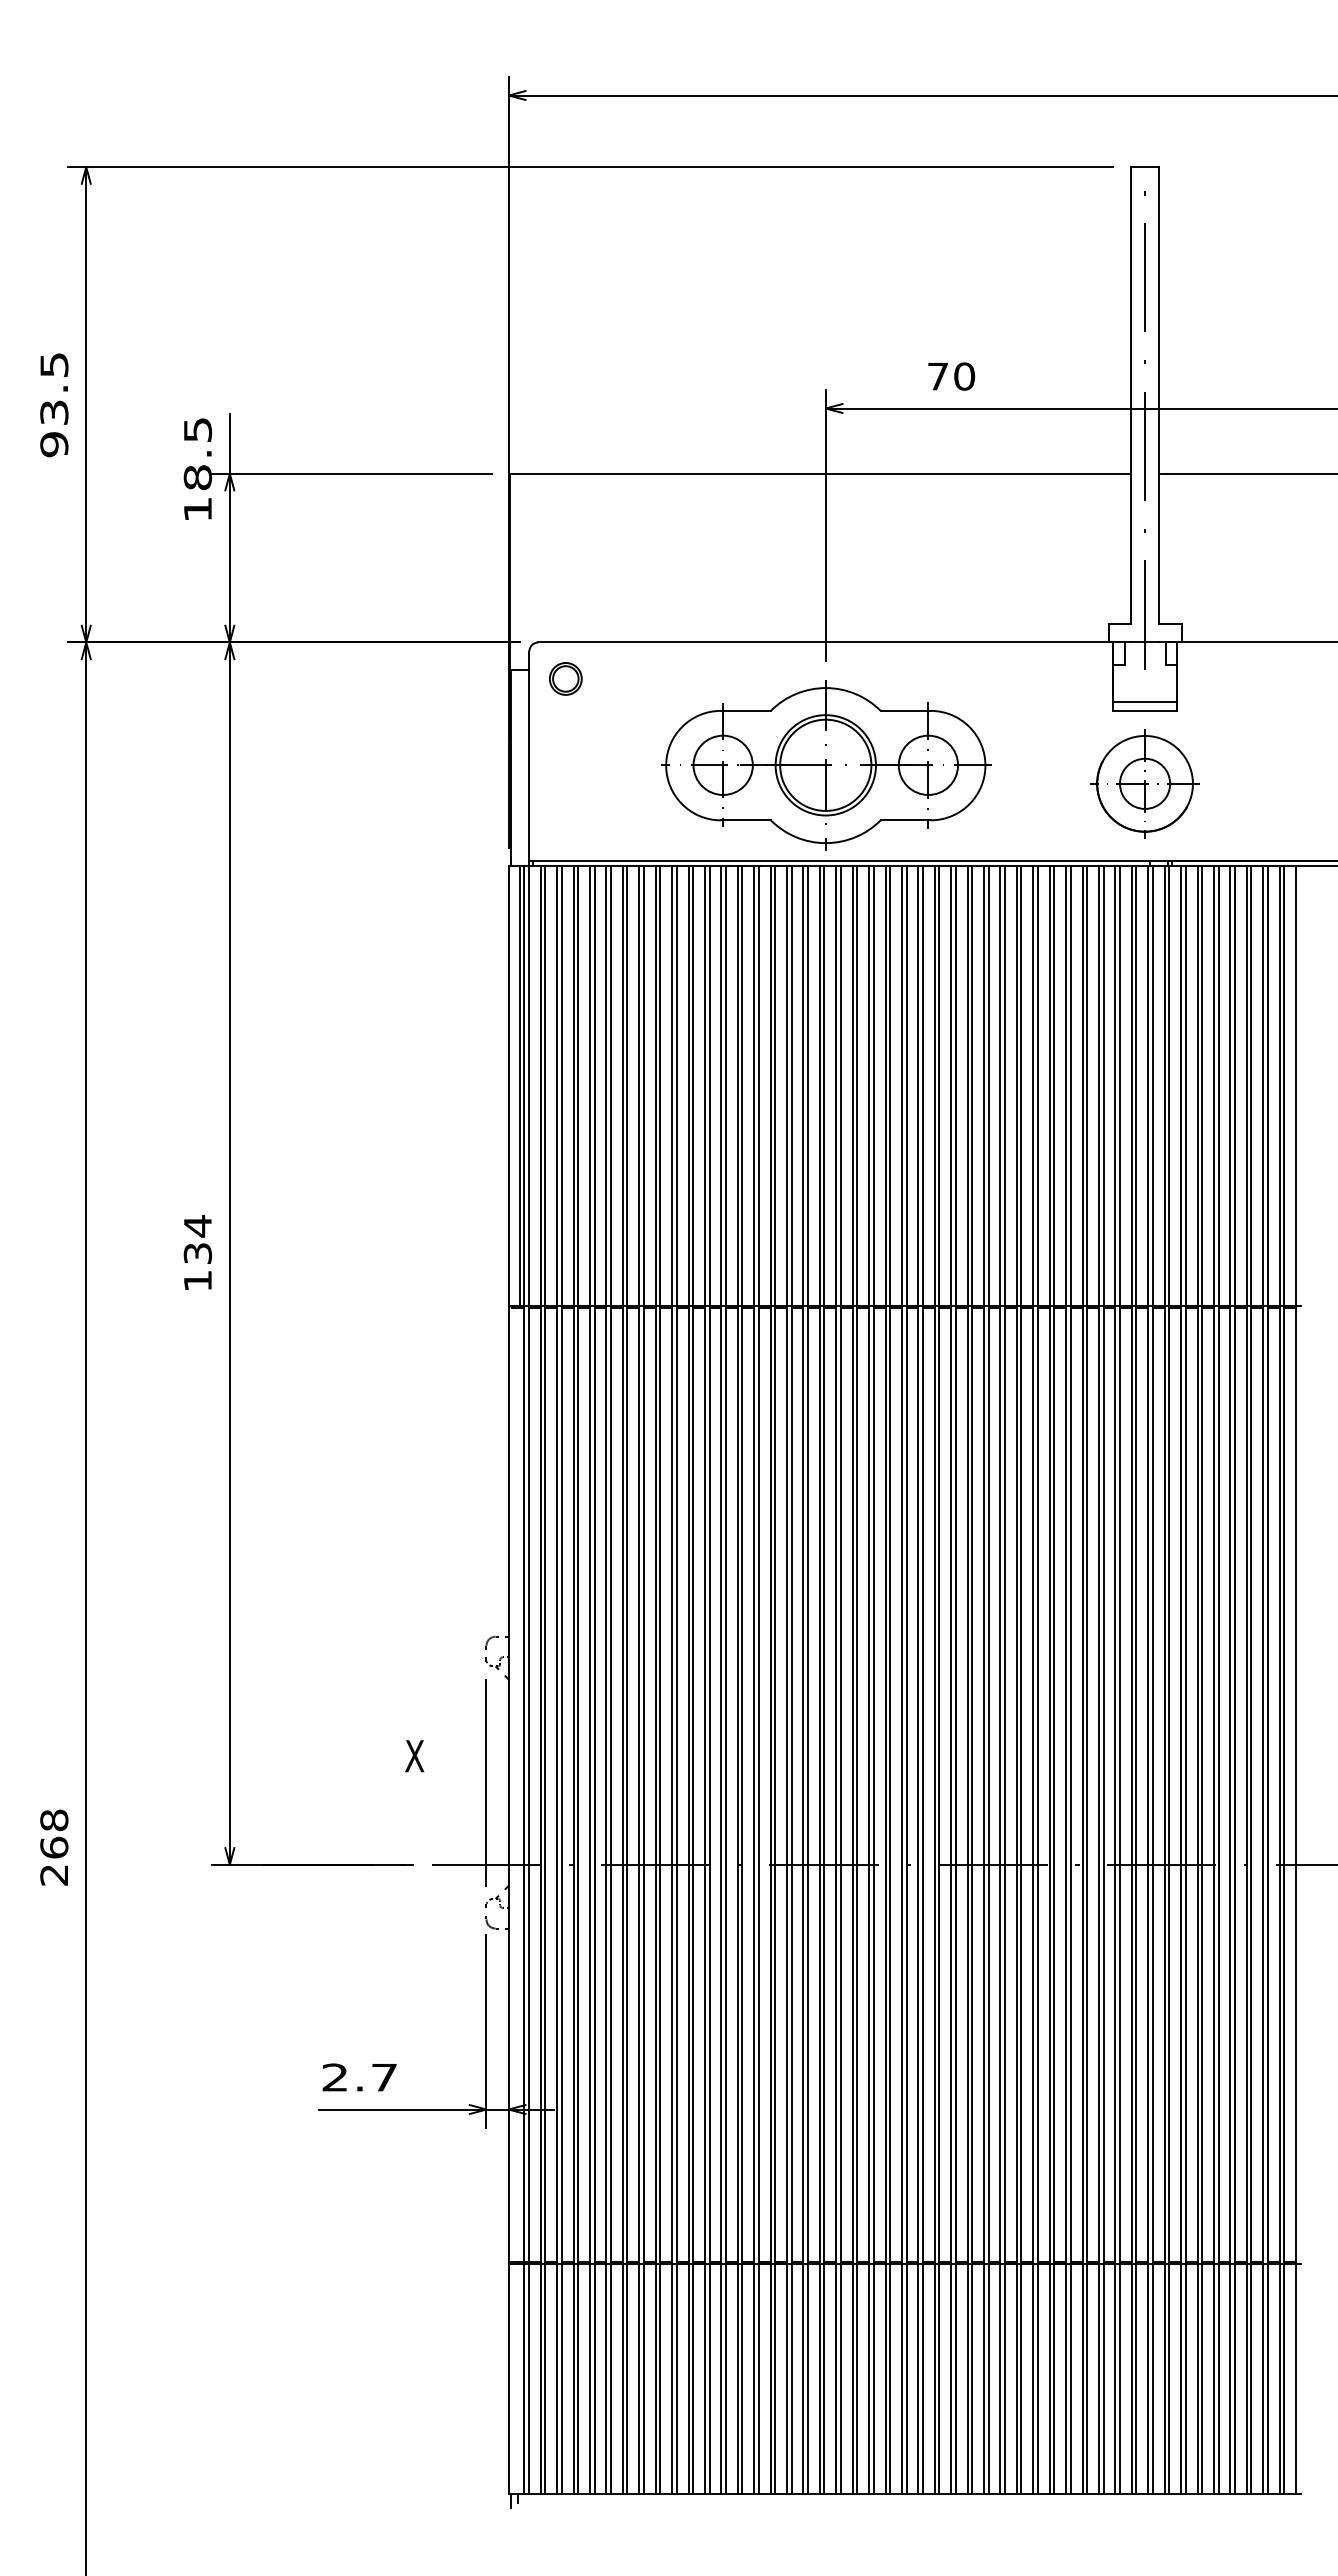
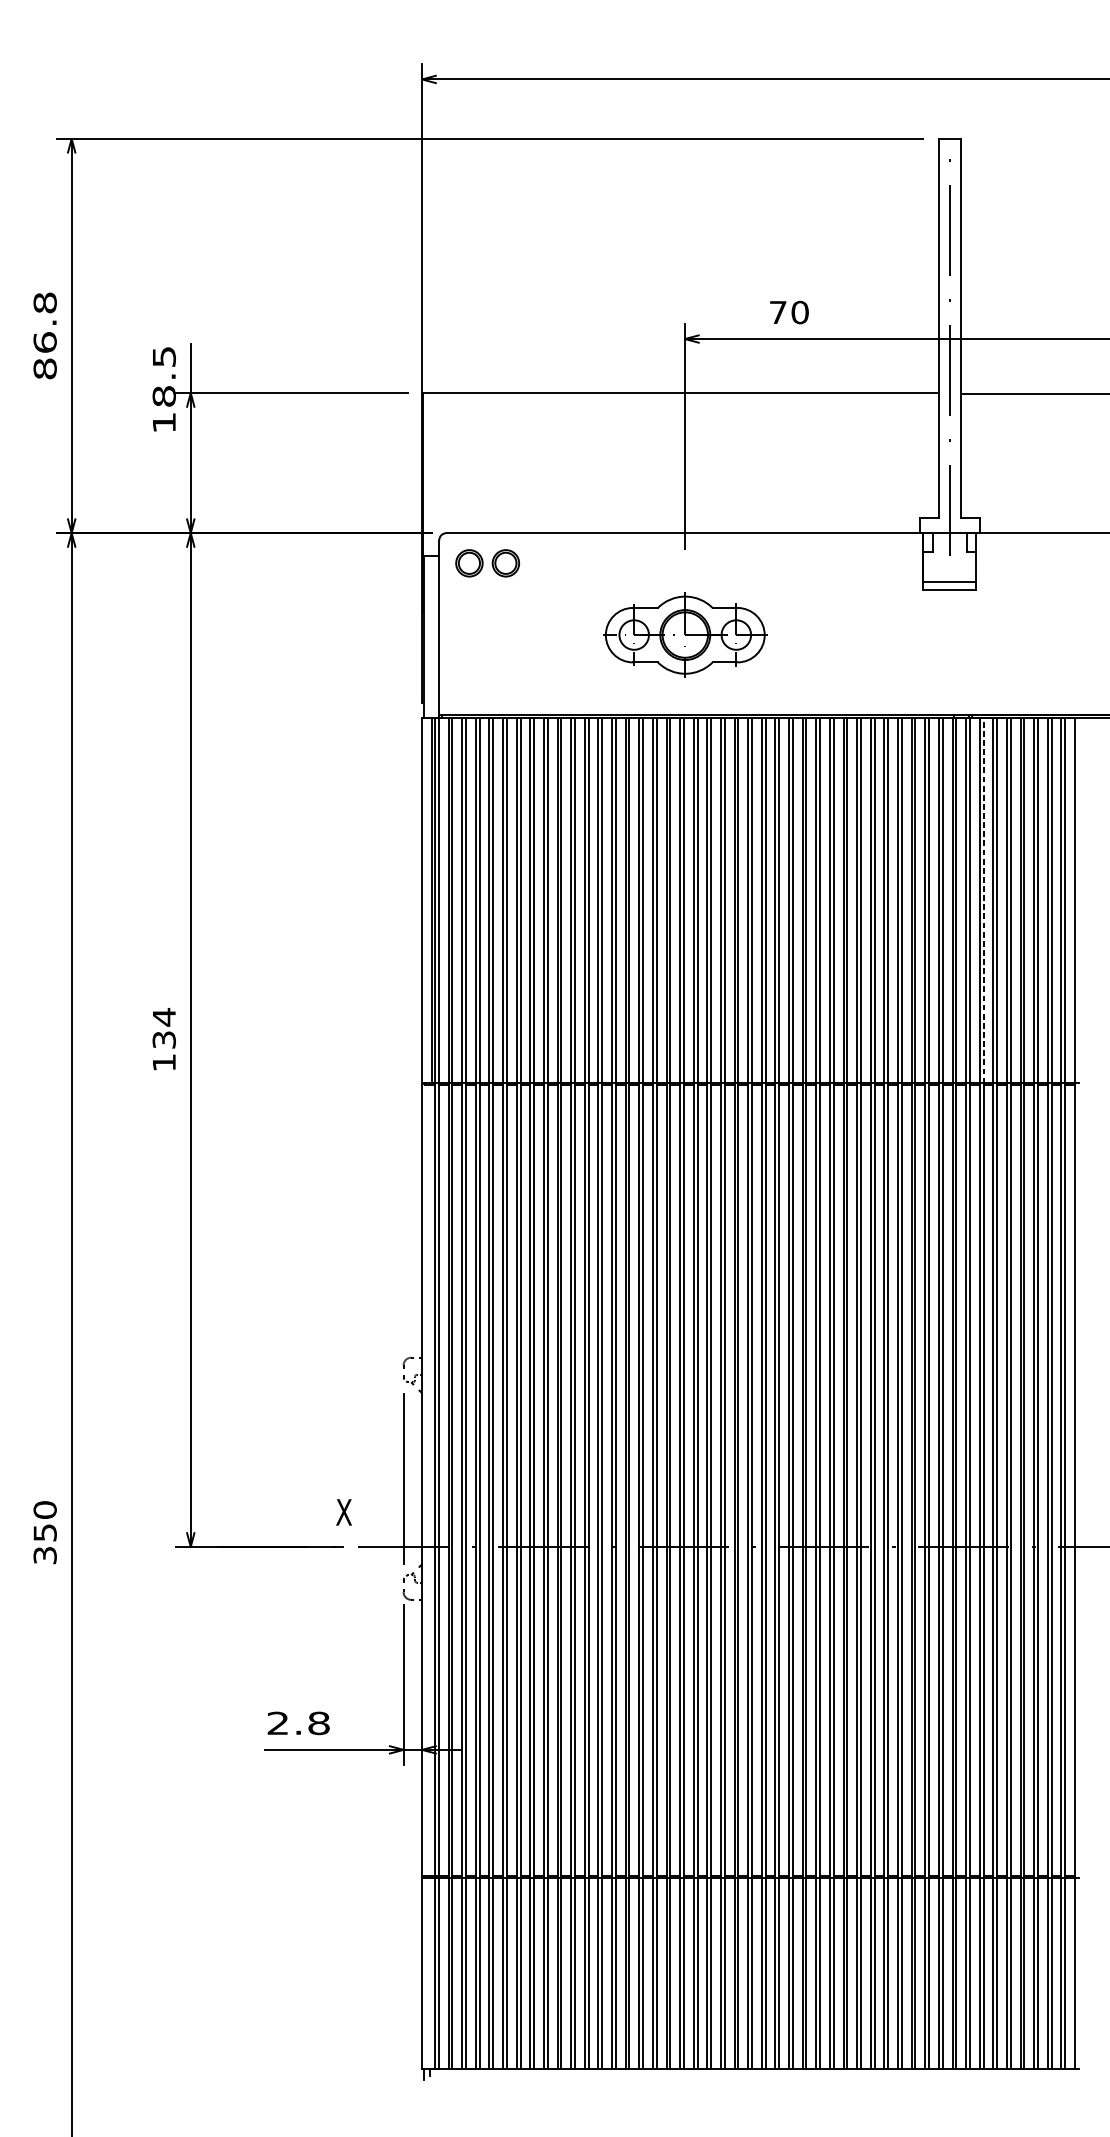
text: (54, 404) -> (45, 335), 93.5 -> 86.8
part: (609, 678) -> (505, 562), added
part: (826, 765) -> (685, 635), size x0.6
part: (1144, 783) -> (949, 650), removed
line: (1185, 1085) -> (983, 900), solid -> dashed
text: (414, 1756) -> (343, 1512), moved
text: (54, 1847) -> (45, 1532), 268 -> 350
text: (384, 2077) -> (319, 1723), 2.7 -> 2.8

